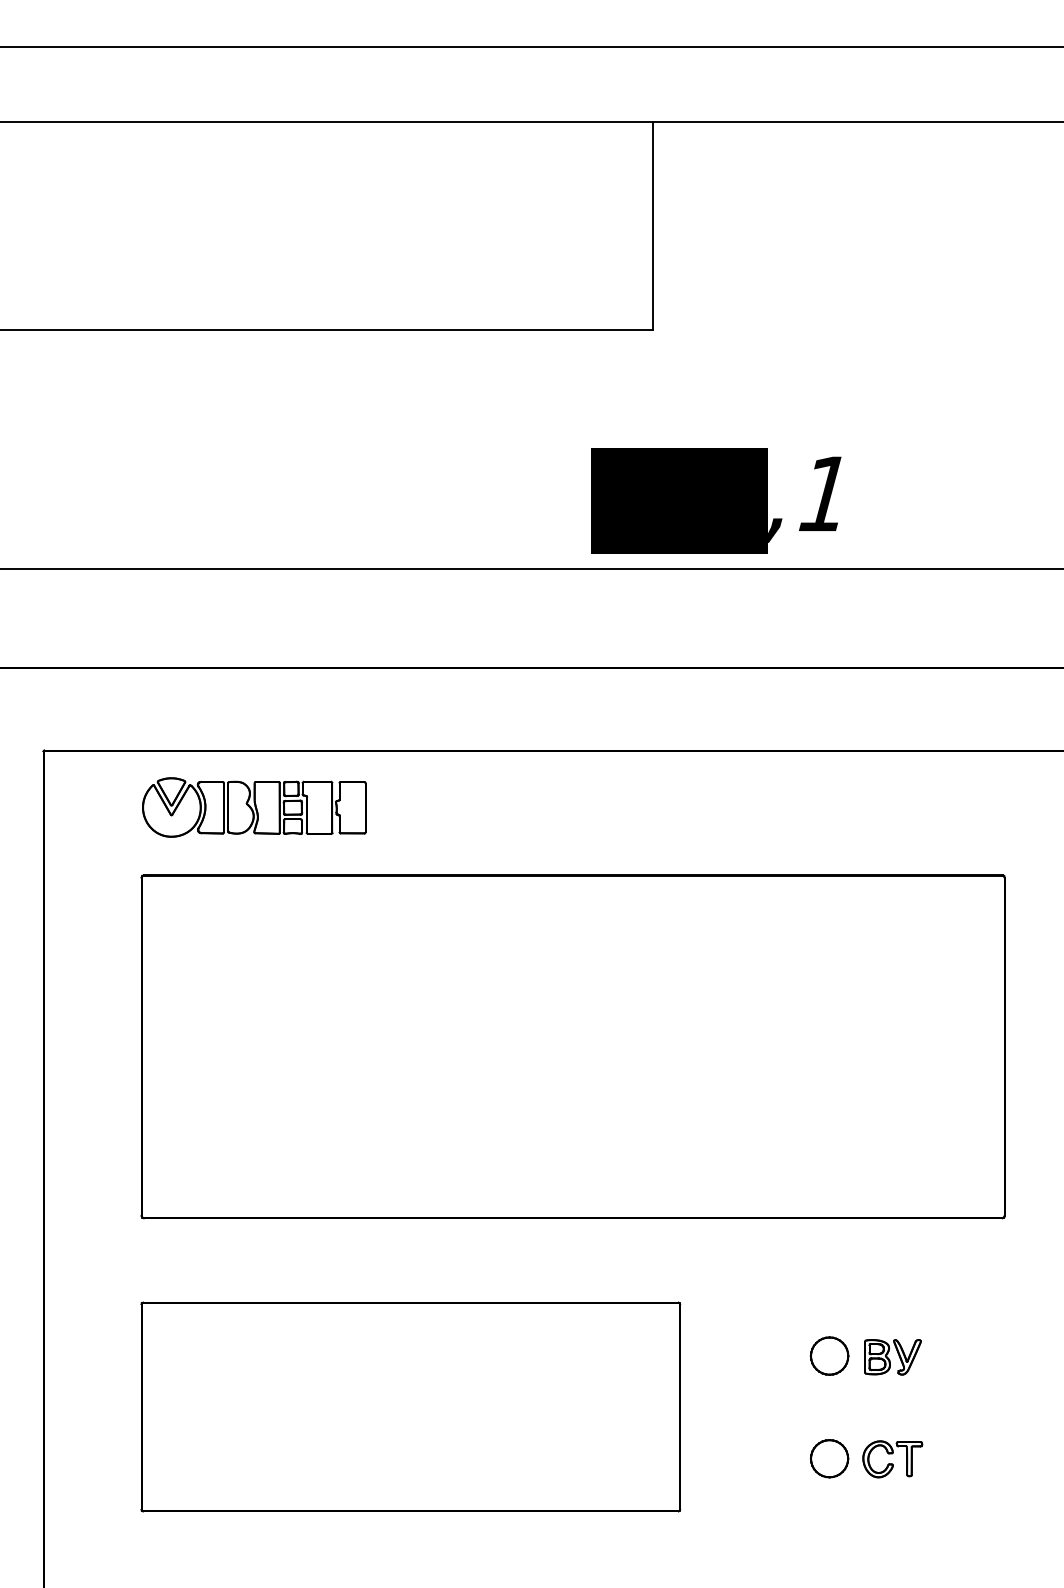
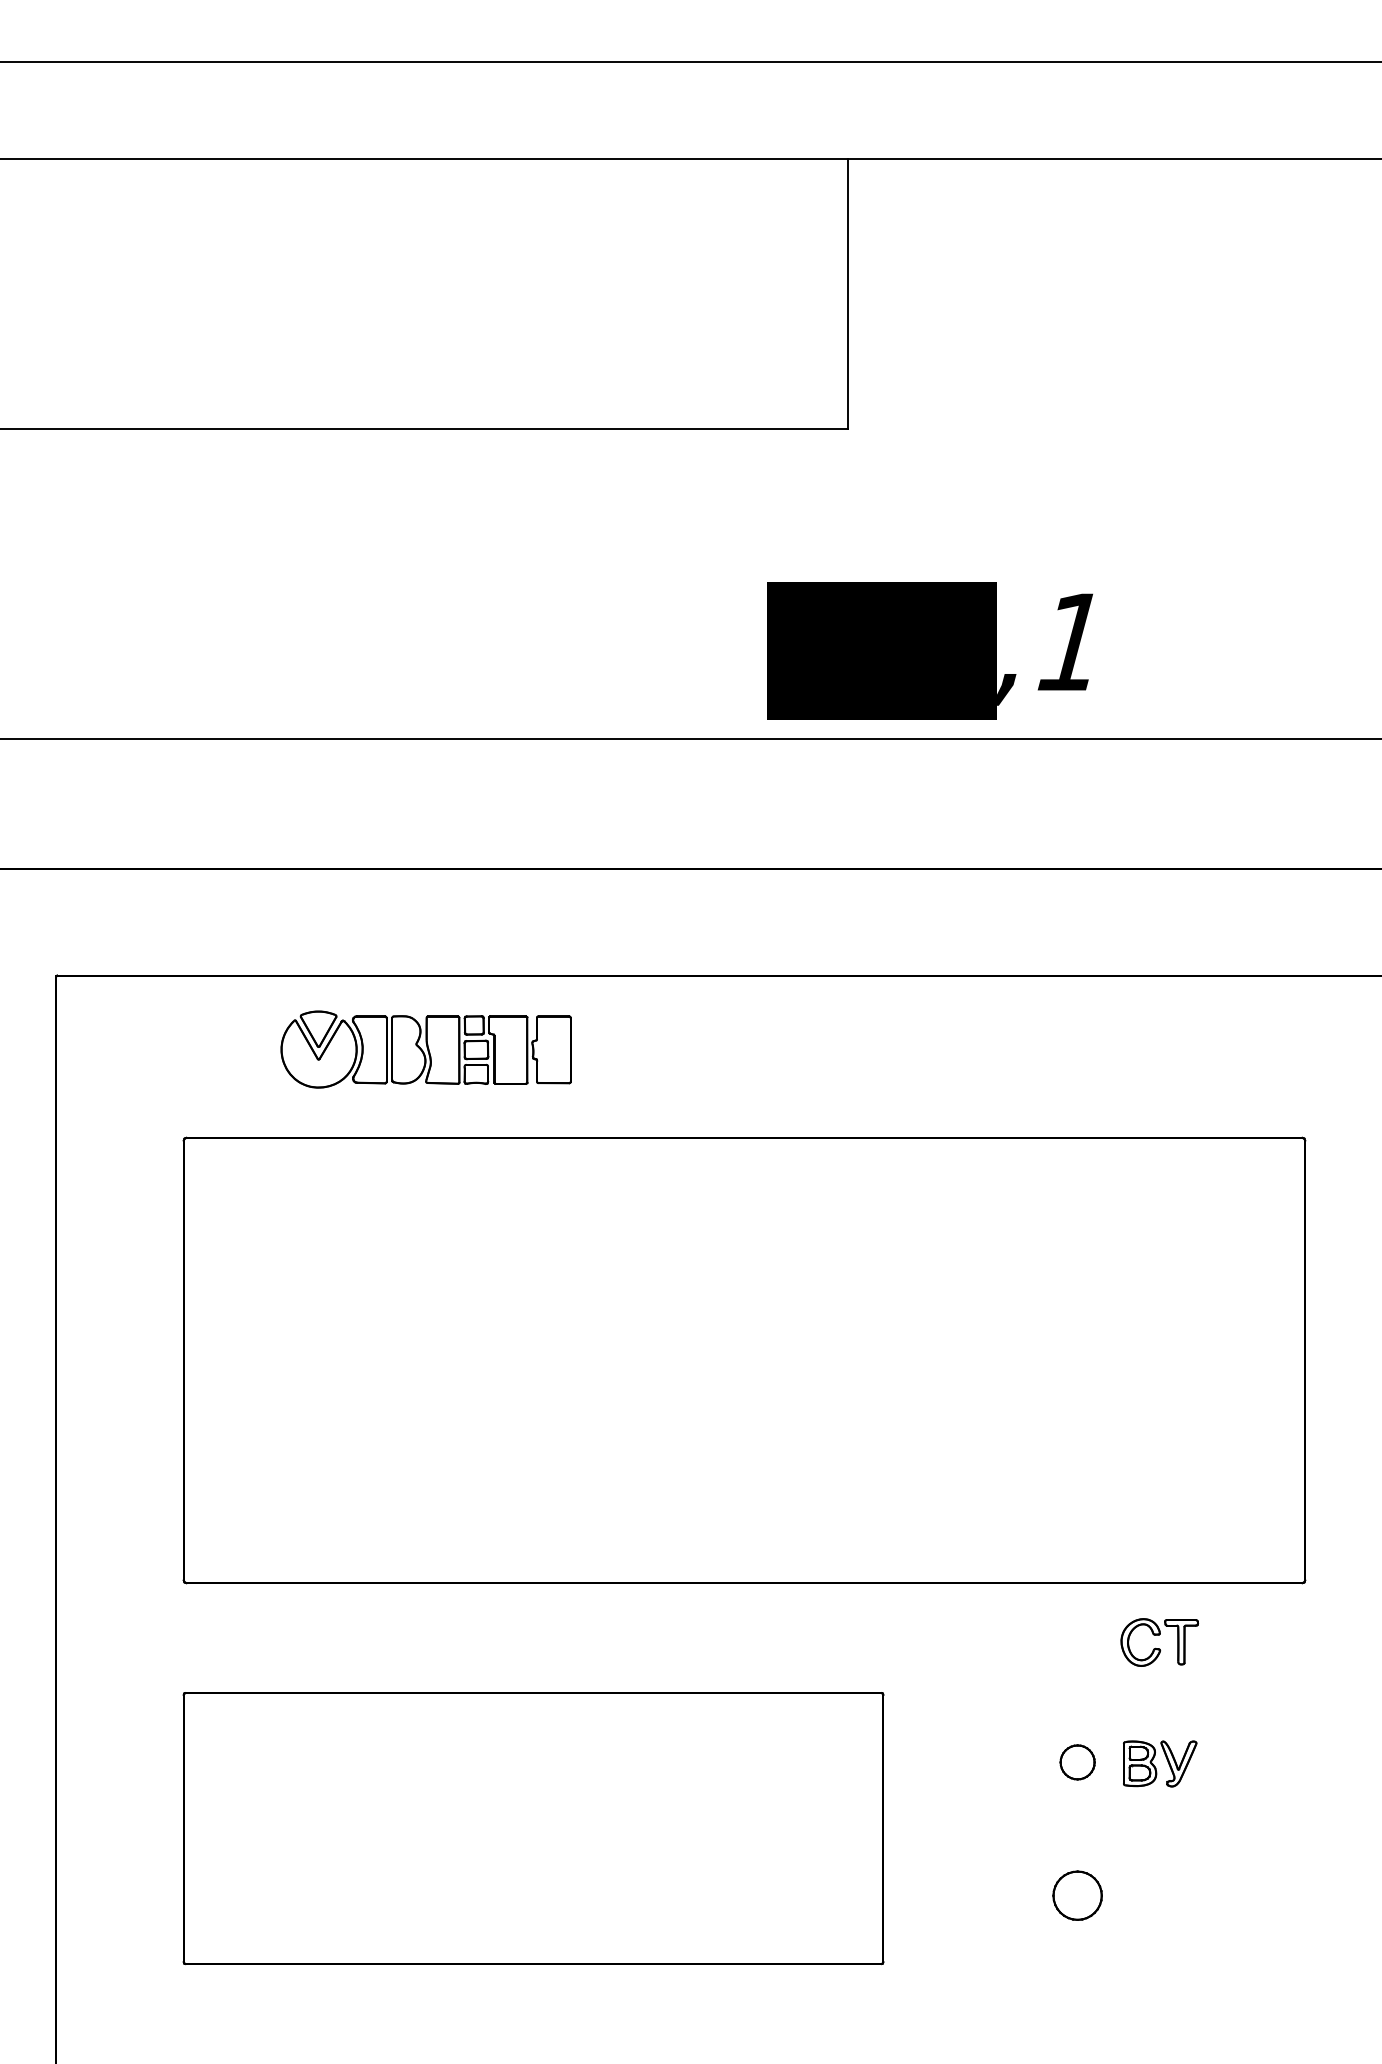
part: (253, 807) -> (425, 1049), moved
part: (829, 1356) -> (1077, 1762), size x0.7
part: (892, 1459) -> (1159, 1642), moved

